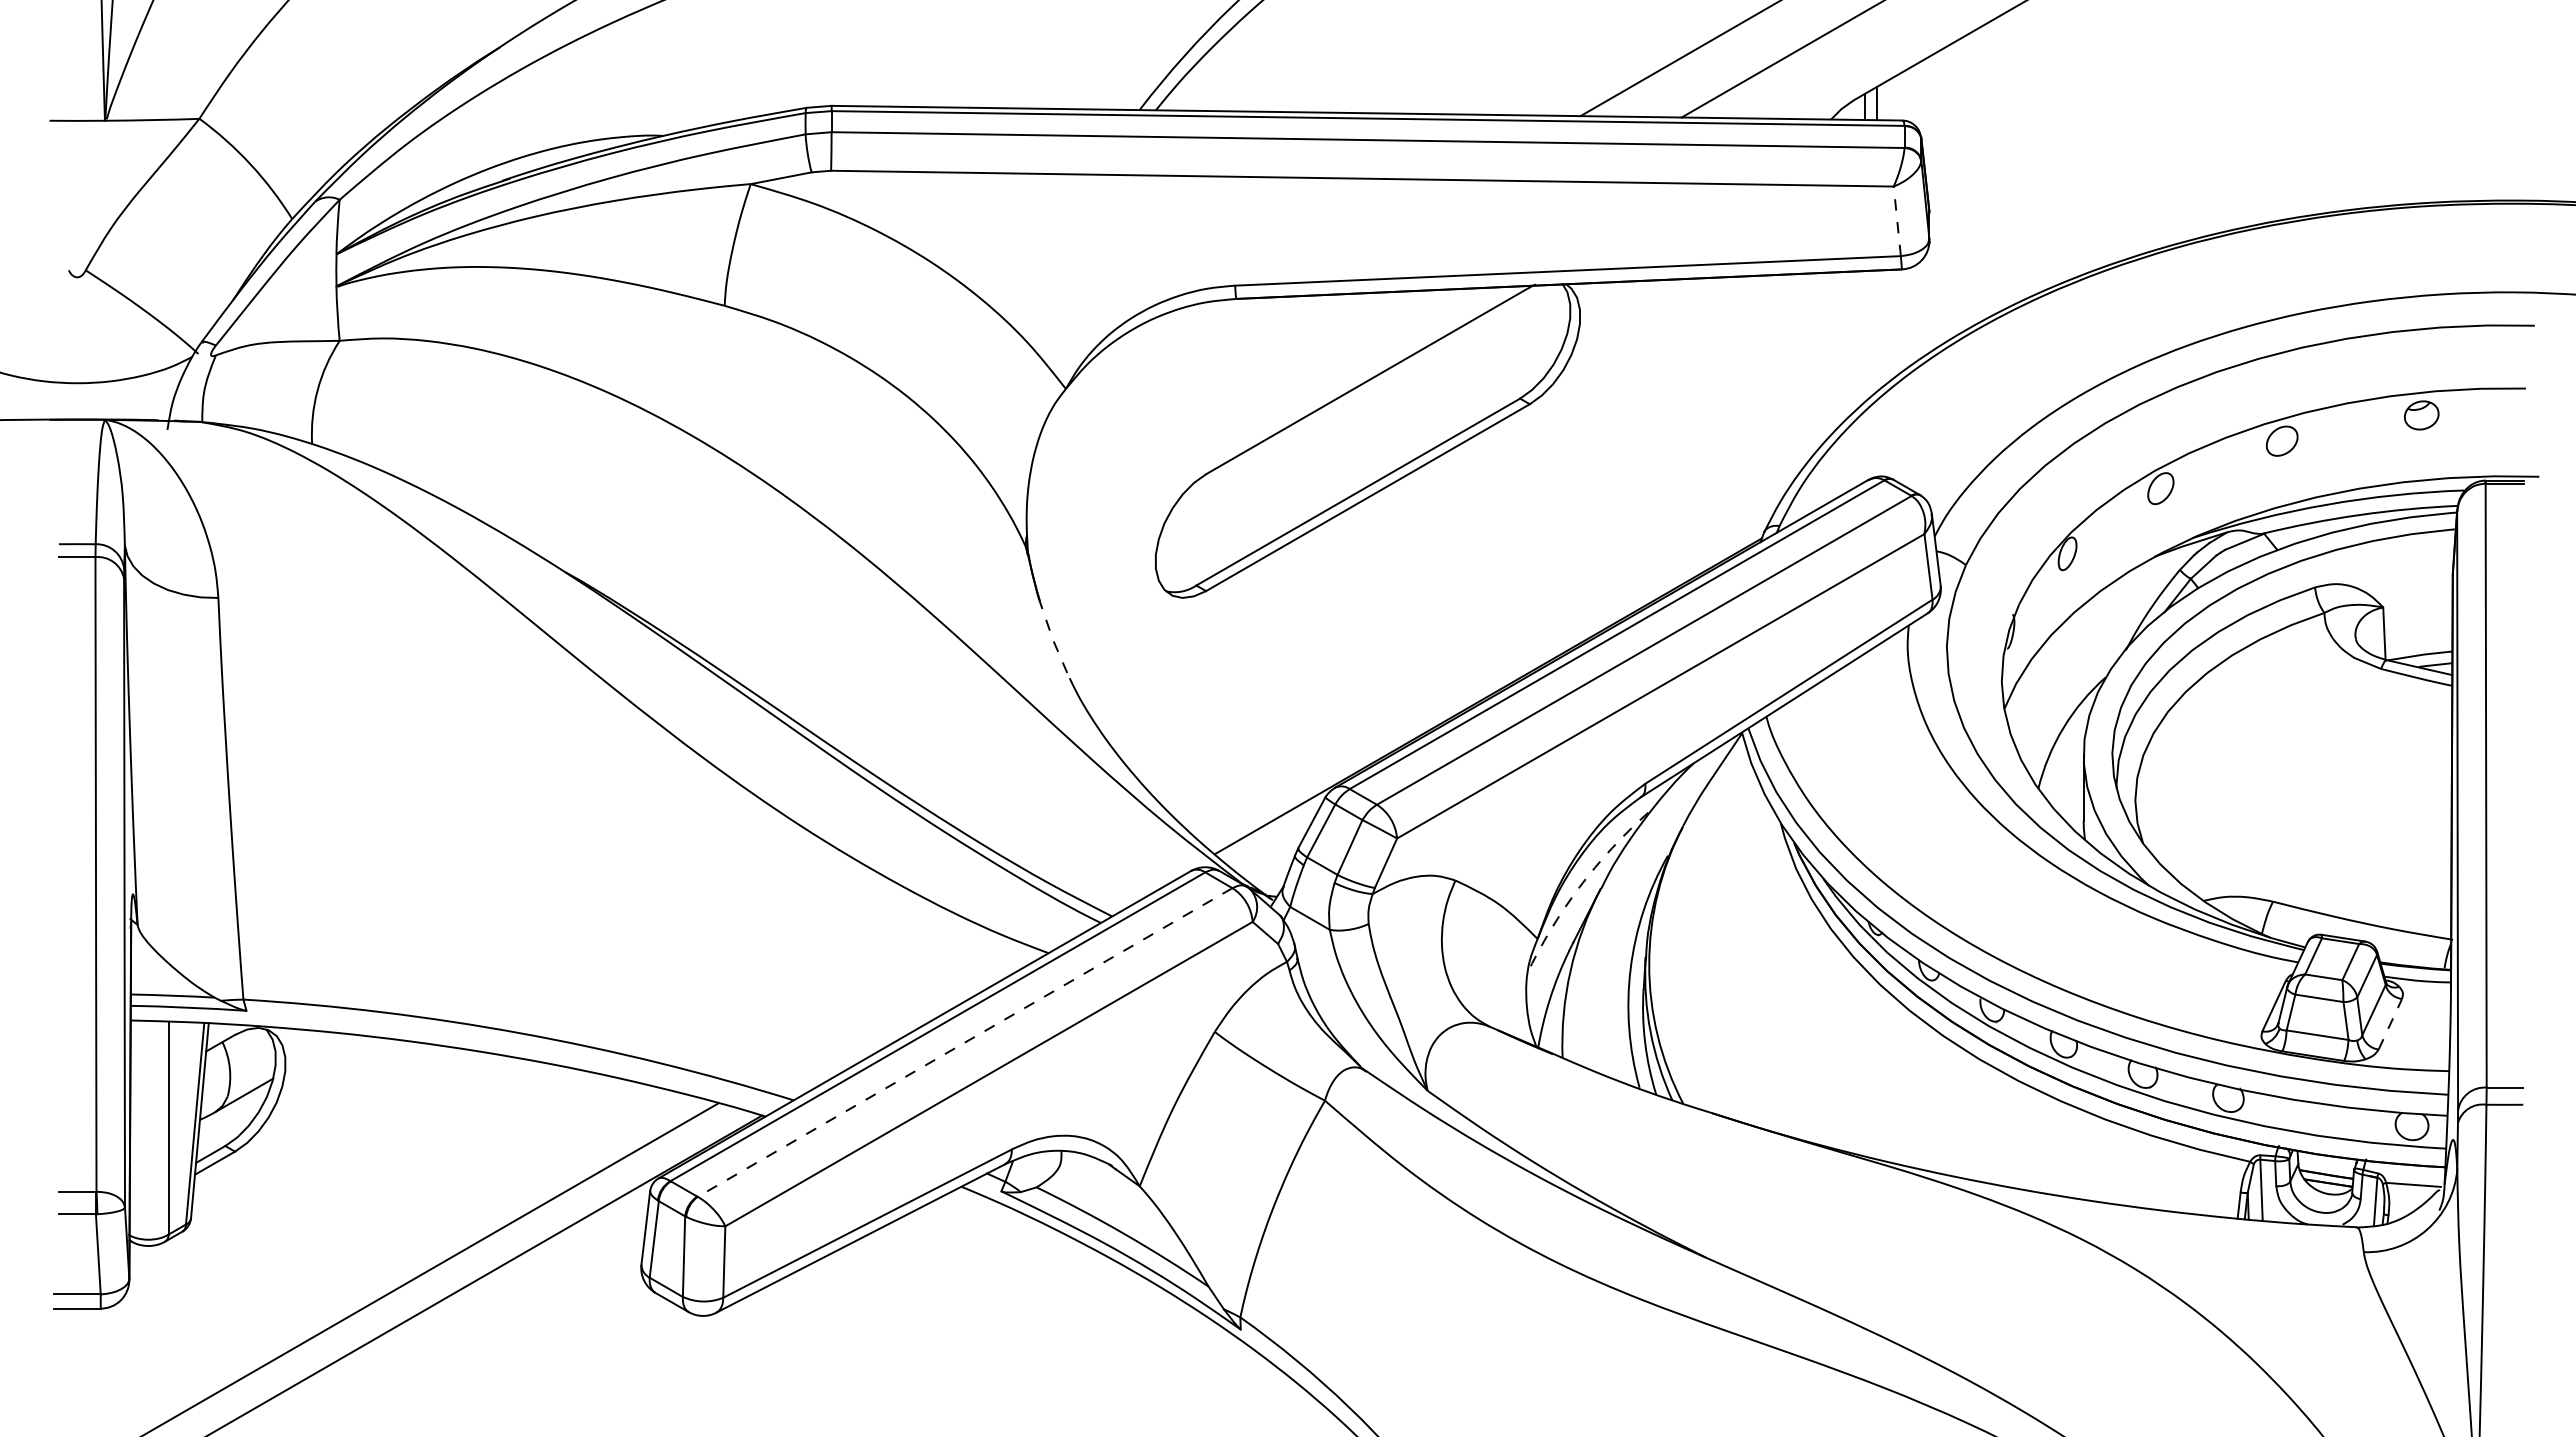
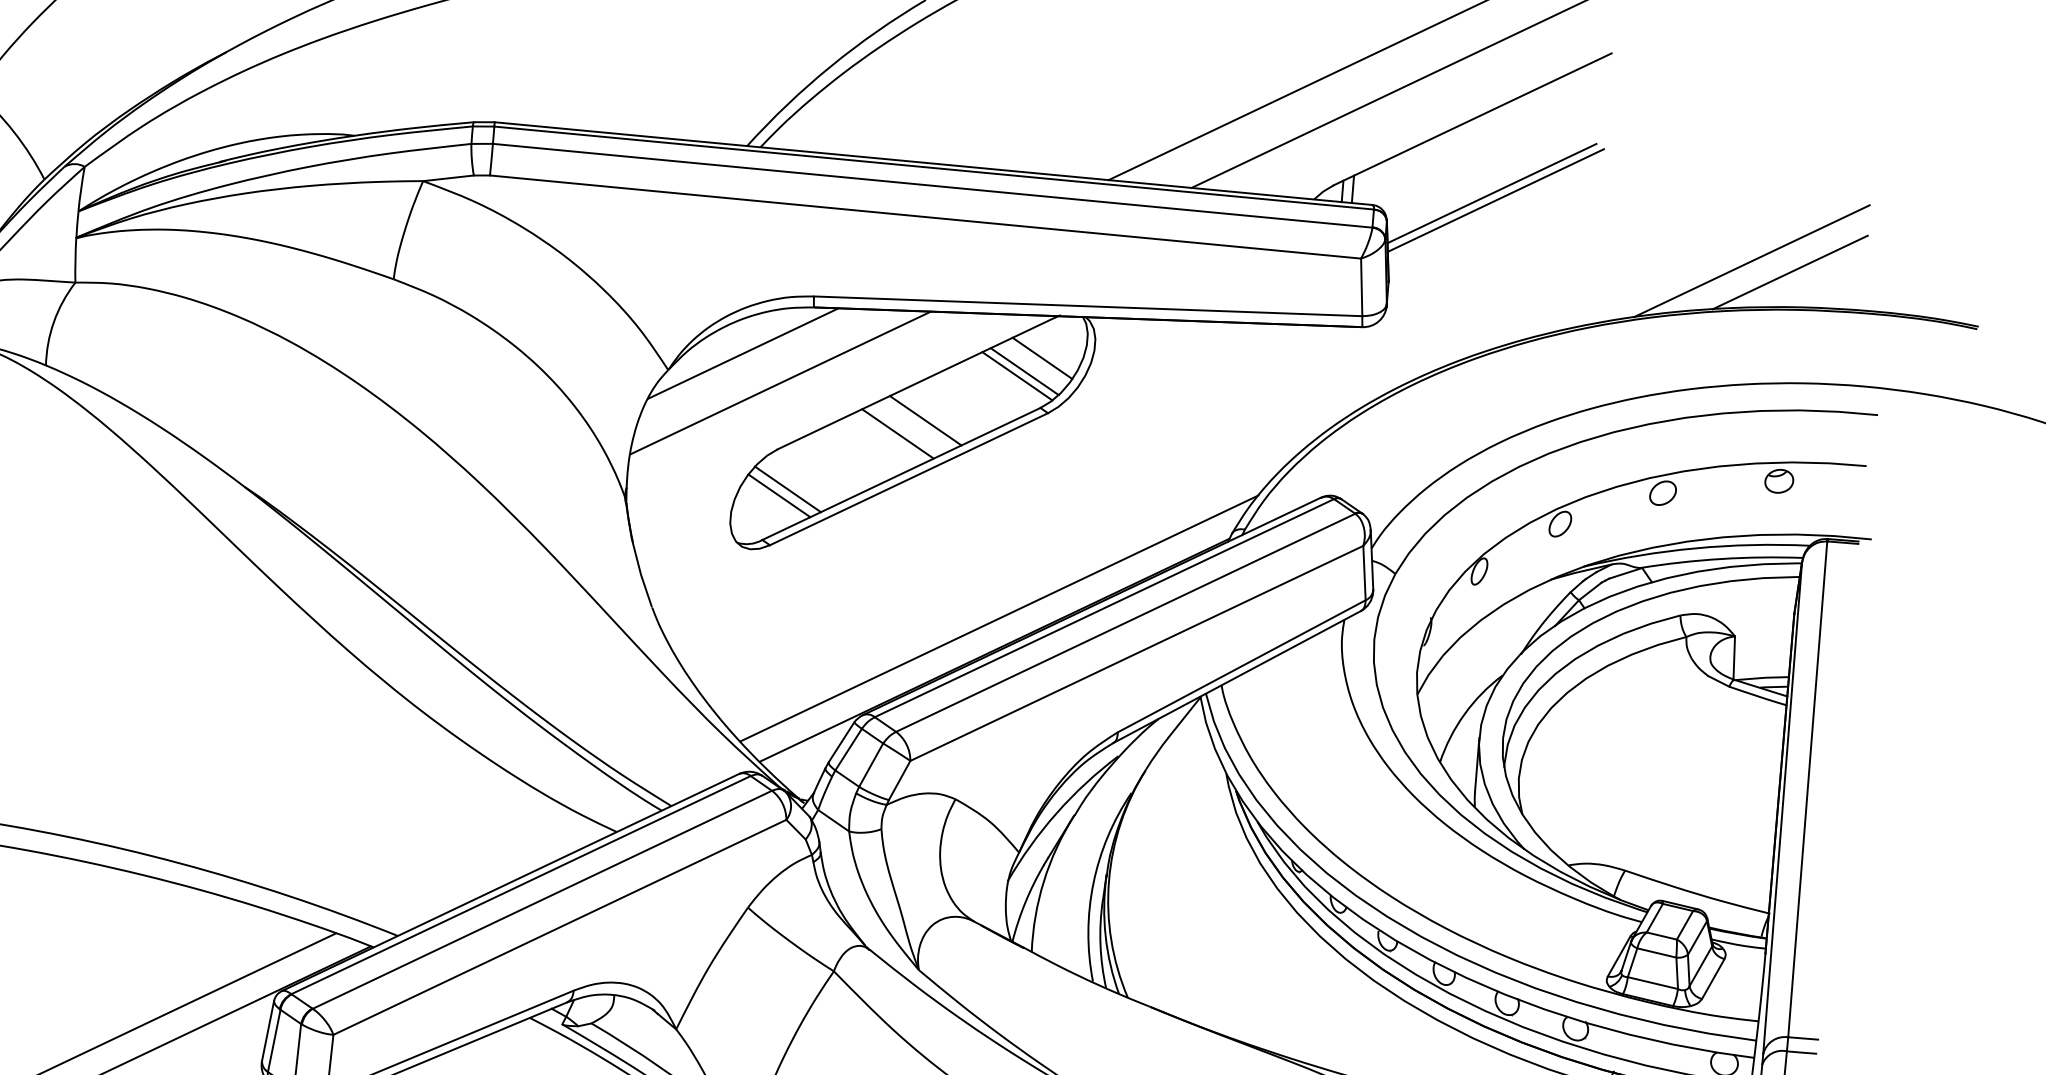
line: (2045, 94) -> (1491, 193), added
line: (2051, 102) -> (1496, 200), added
line: (2366, 151) -> (1751, 261), added
line: (2414, 161) -> (1790, 272), added
line: (1897, 221) -> (1361, 287), dashed -> solid
line: (1517, 338) -> (1042, 358), added
line: (1497, 356) -> (1024, 371), added
line: (1155, 361) -> (743, 353), added
line: (1488, 362) -> (1016, 376), added
line: (1202, 393) -> (780, 382), added
line: (1382, 424) -> (925, 420), added
line: (1349, 443) -> (897, 433), added
line: (1222, 521) -> (788, 489), added
line: (1212, 530) -> (779, 495), added
line: (1052, 639) -> (640, 574), dashed -> solid
line: (1490, 657) -> (999, 618), added
arc: (1579, 887) -> (1056, 813), dashed -> solid
line: (2390, 1024) -> (1713, 979), dashed -> solid
line: (965, 1042) -> (542, 899), dashed -> solid

